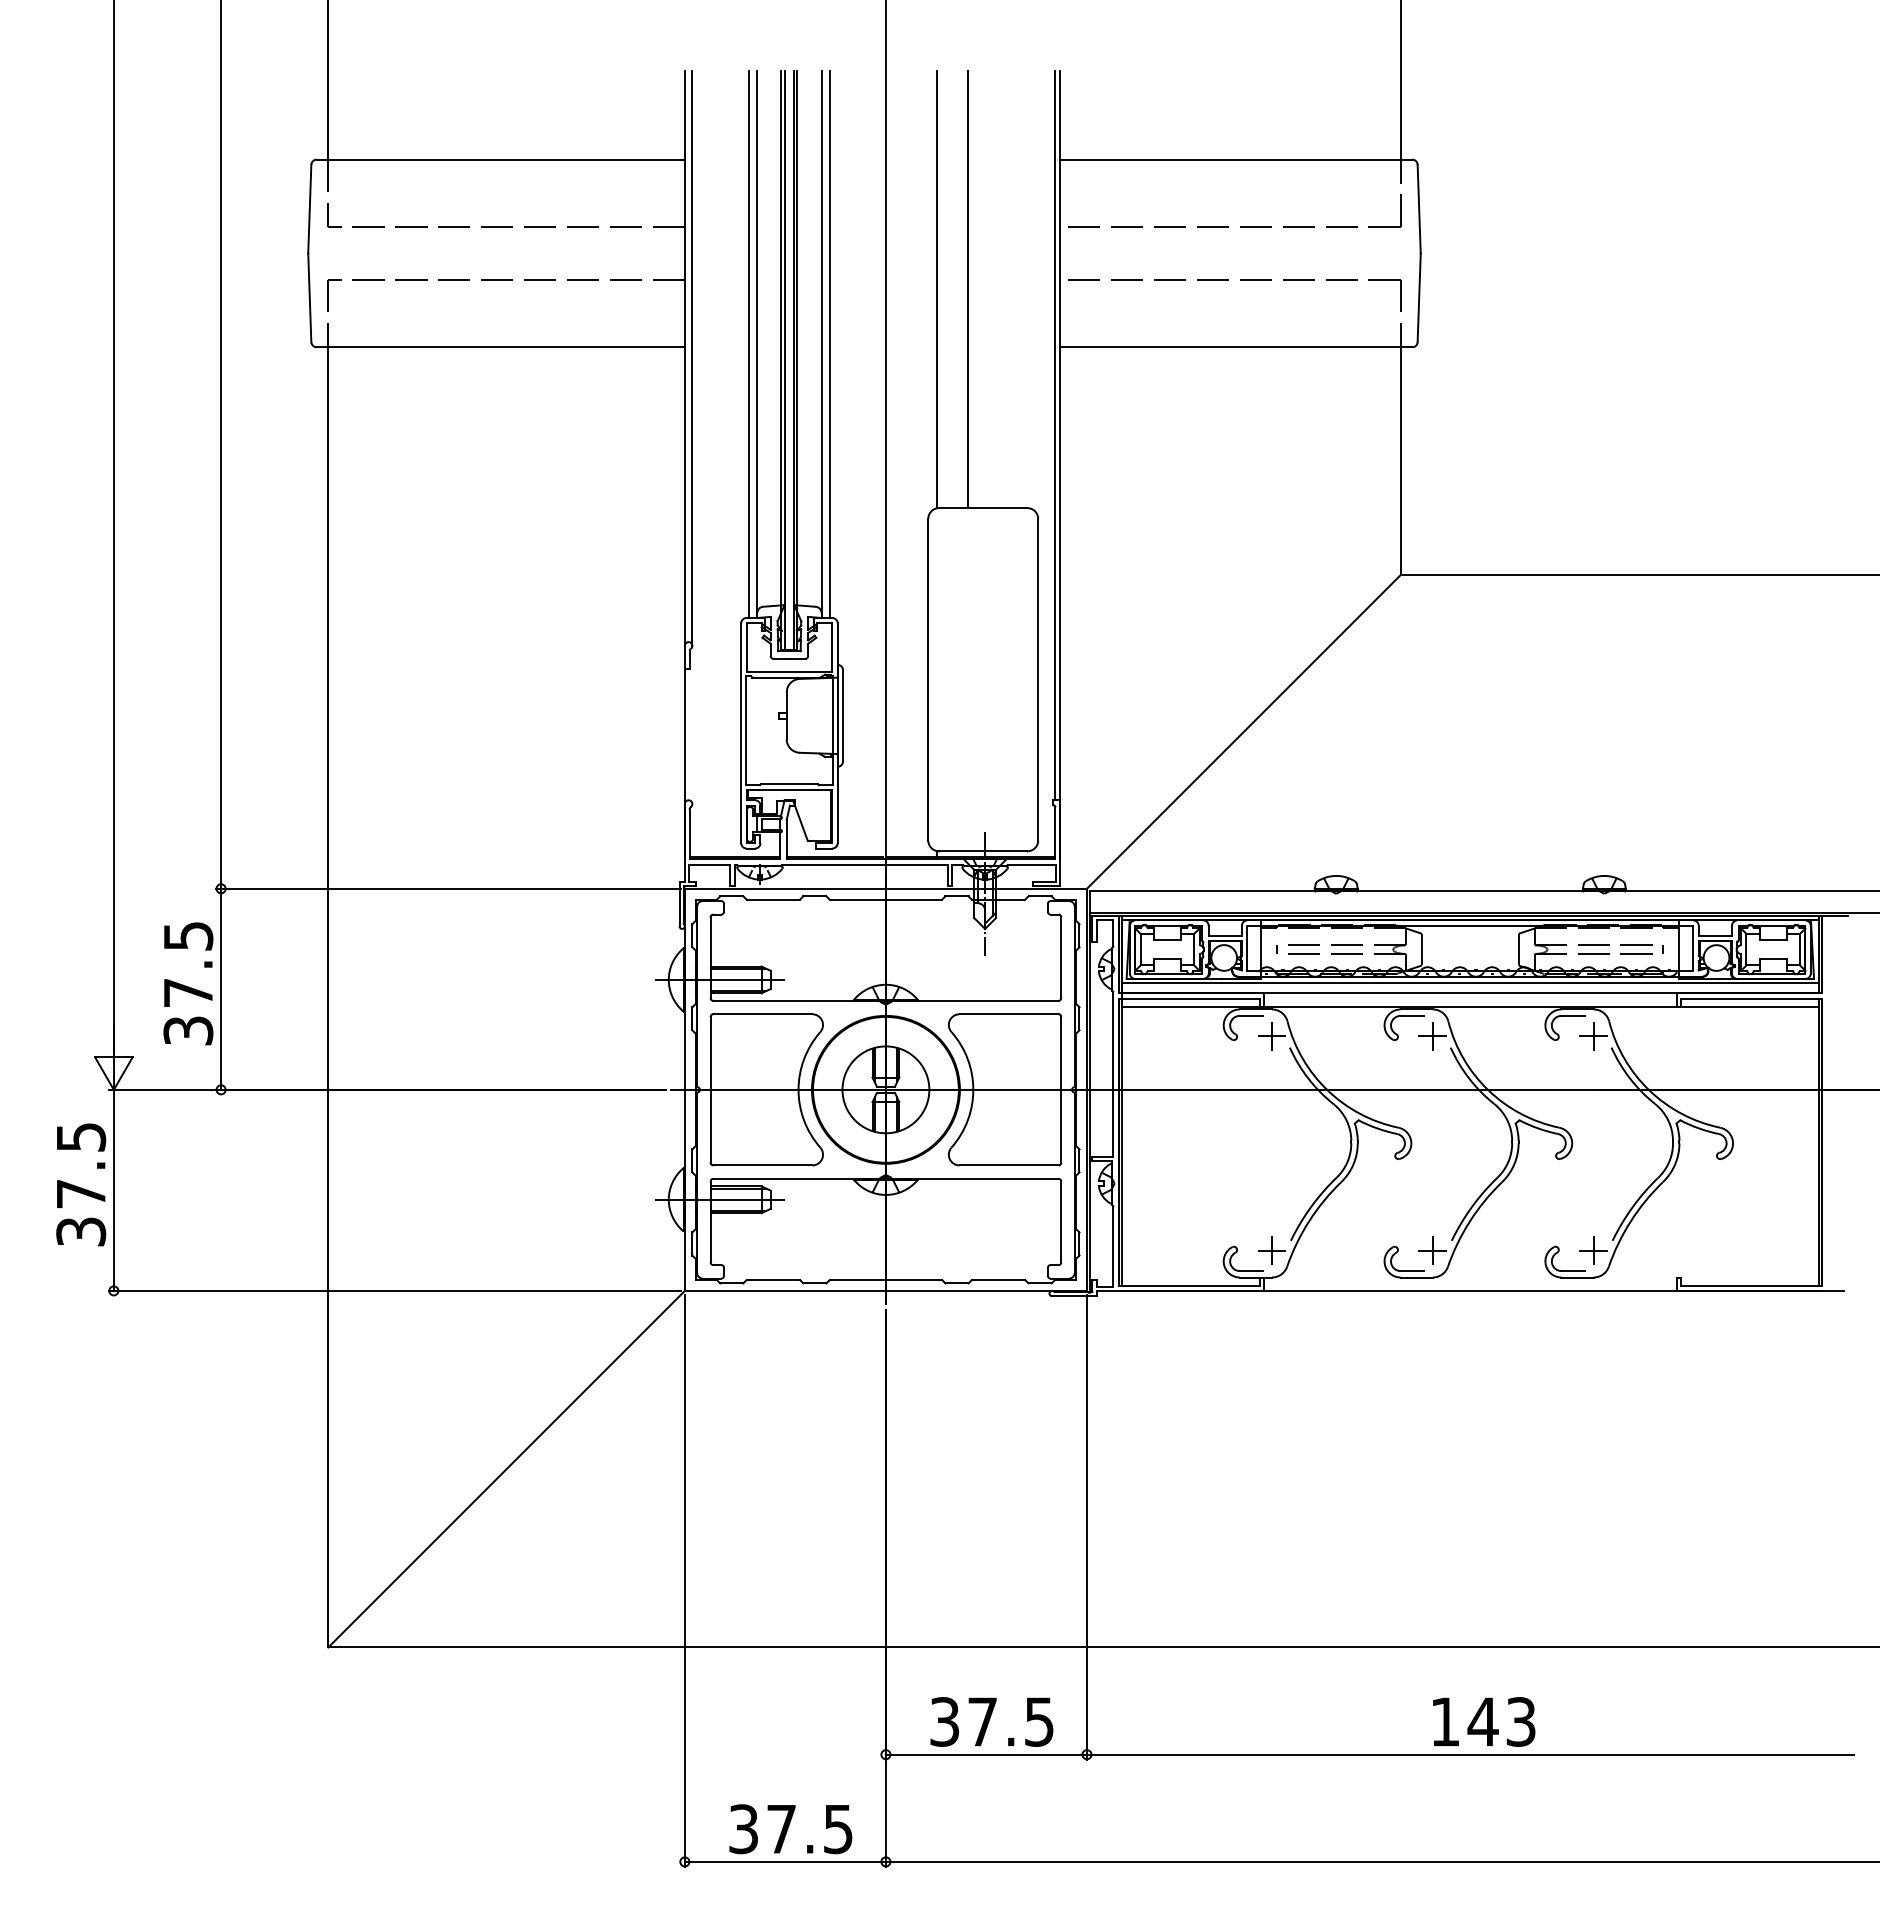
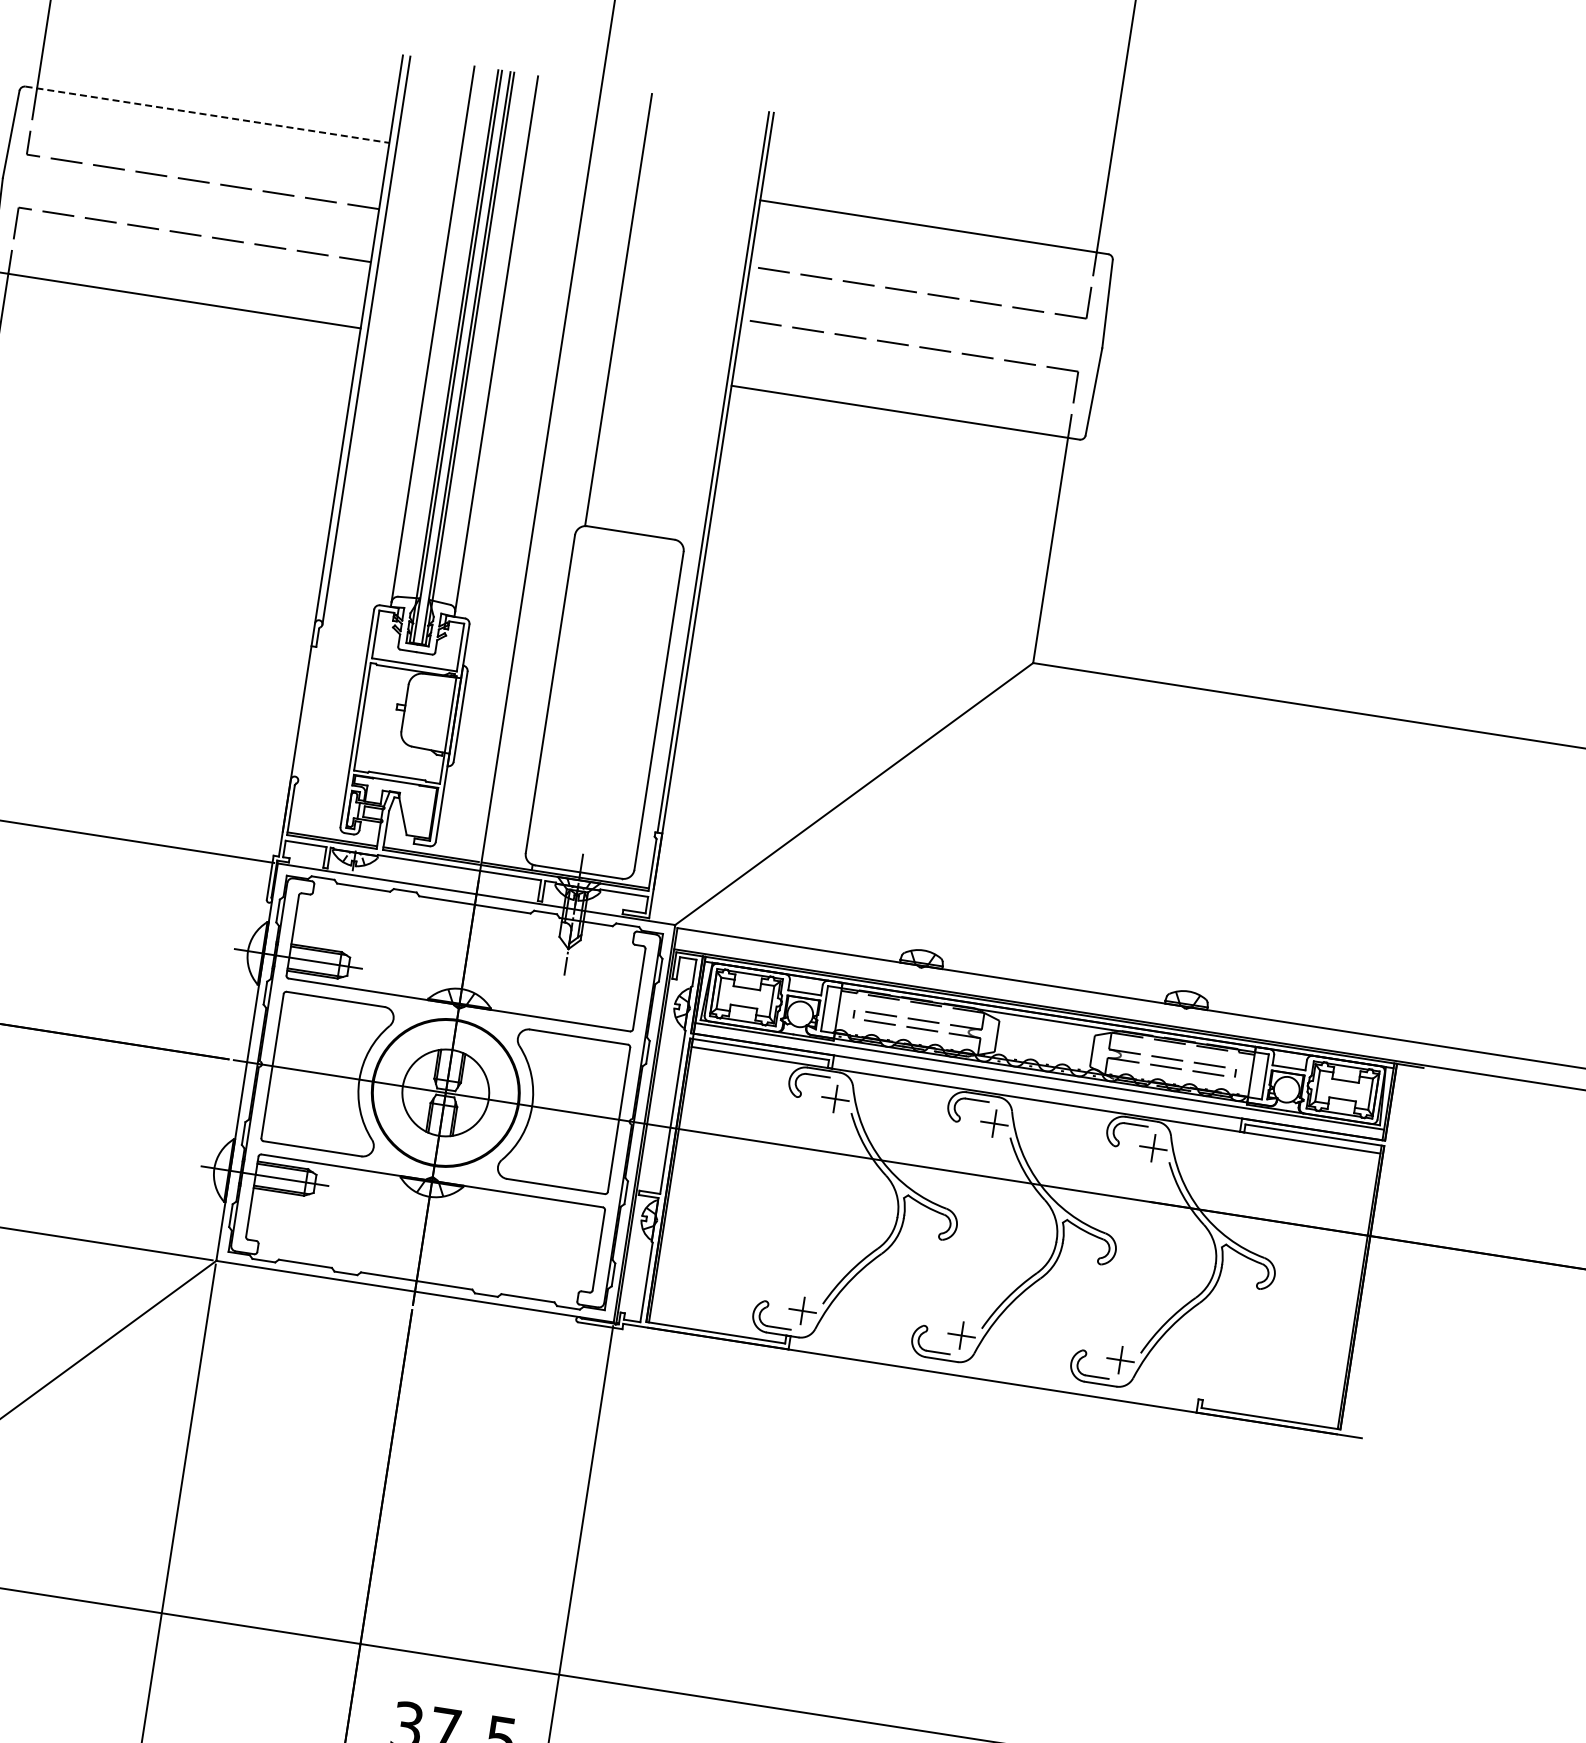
line: (501, 159) -> (208, 114), solid -> dashed
line: (967, 289) -> (648, 314), removed
line: (749, 344) -> (425, 335), removed
line: (829, 344) -> (504, 347), removed

